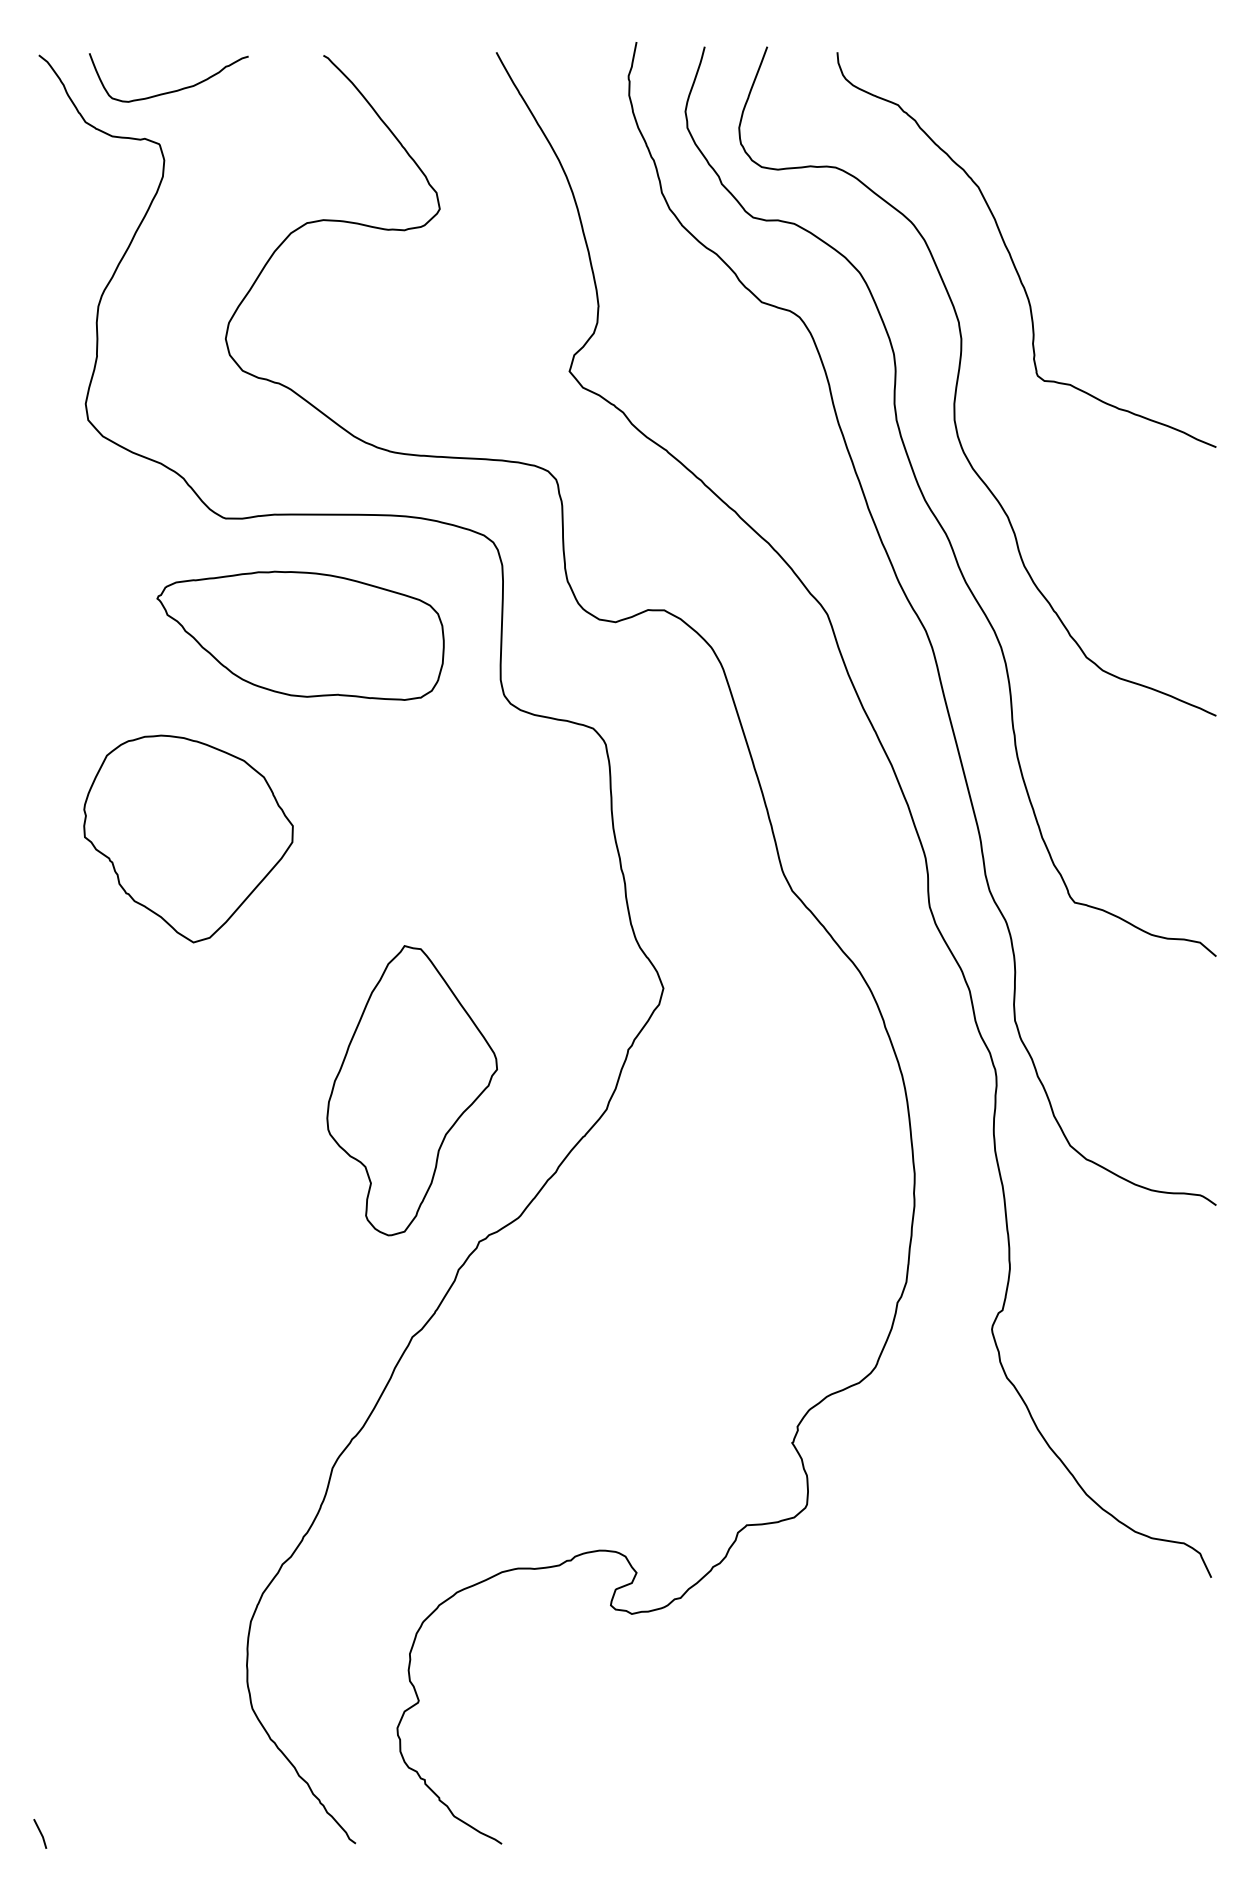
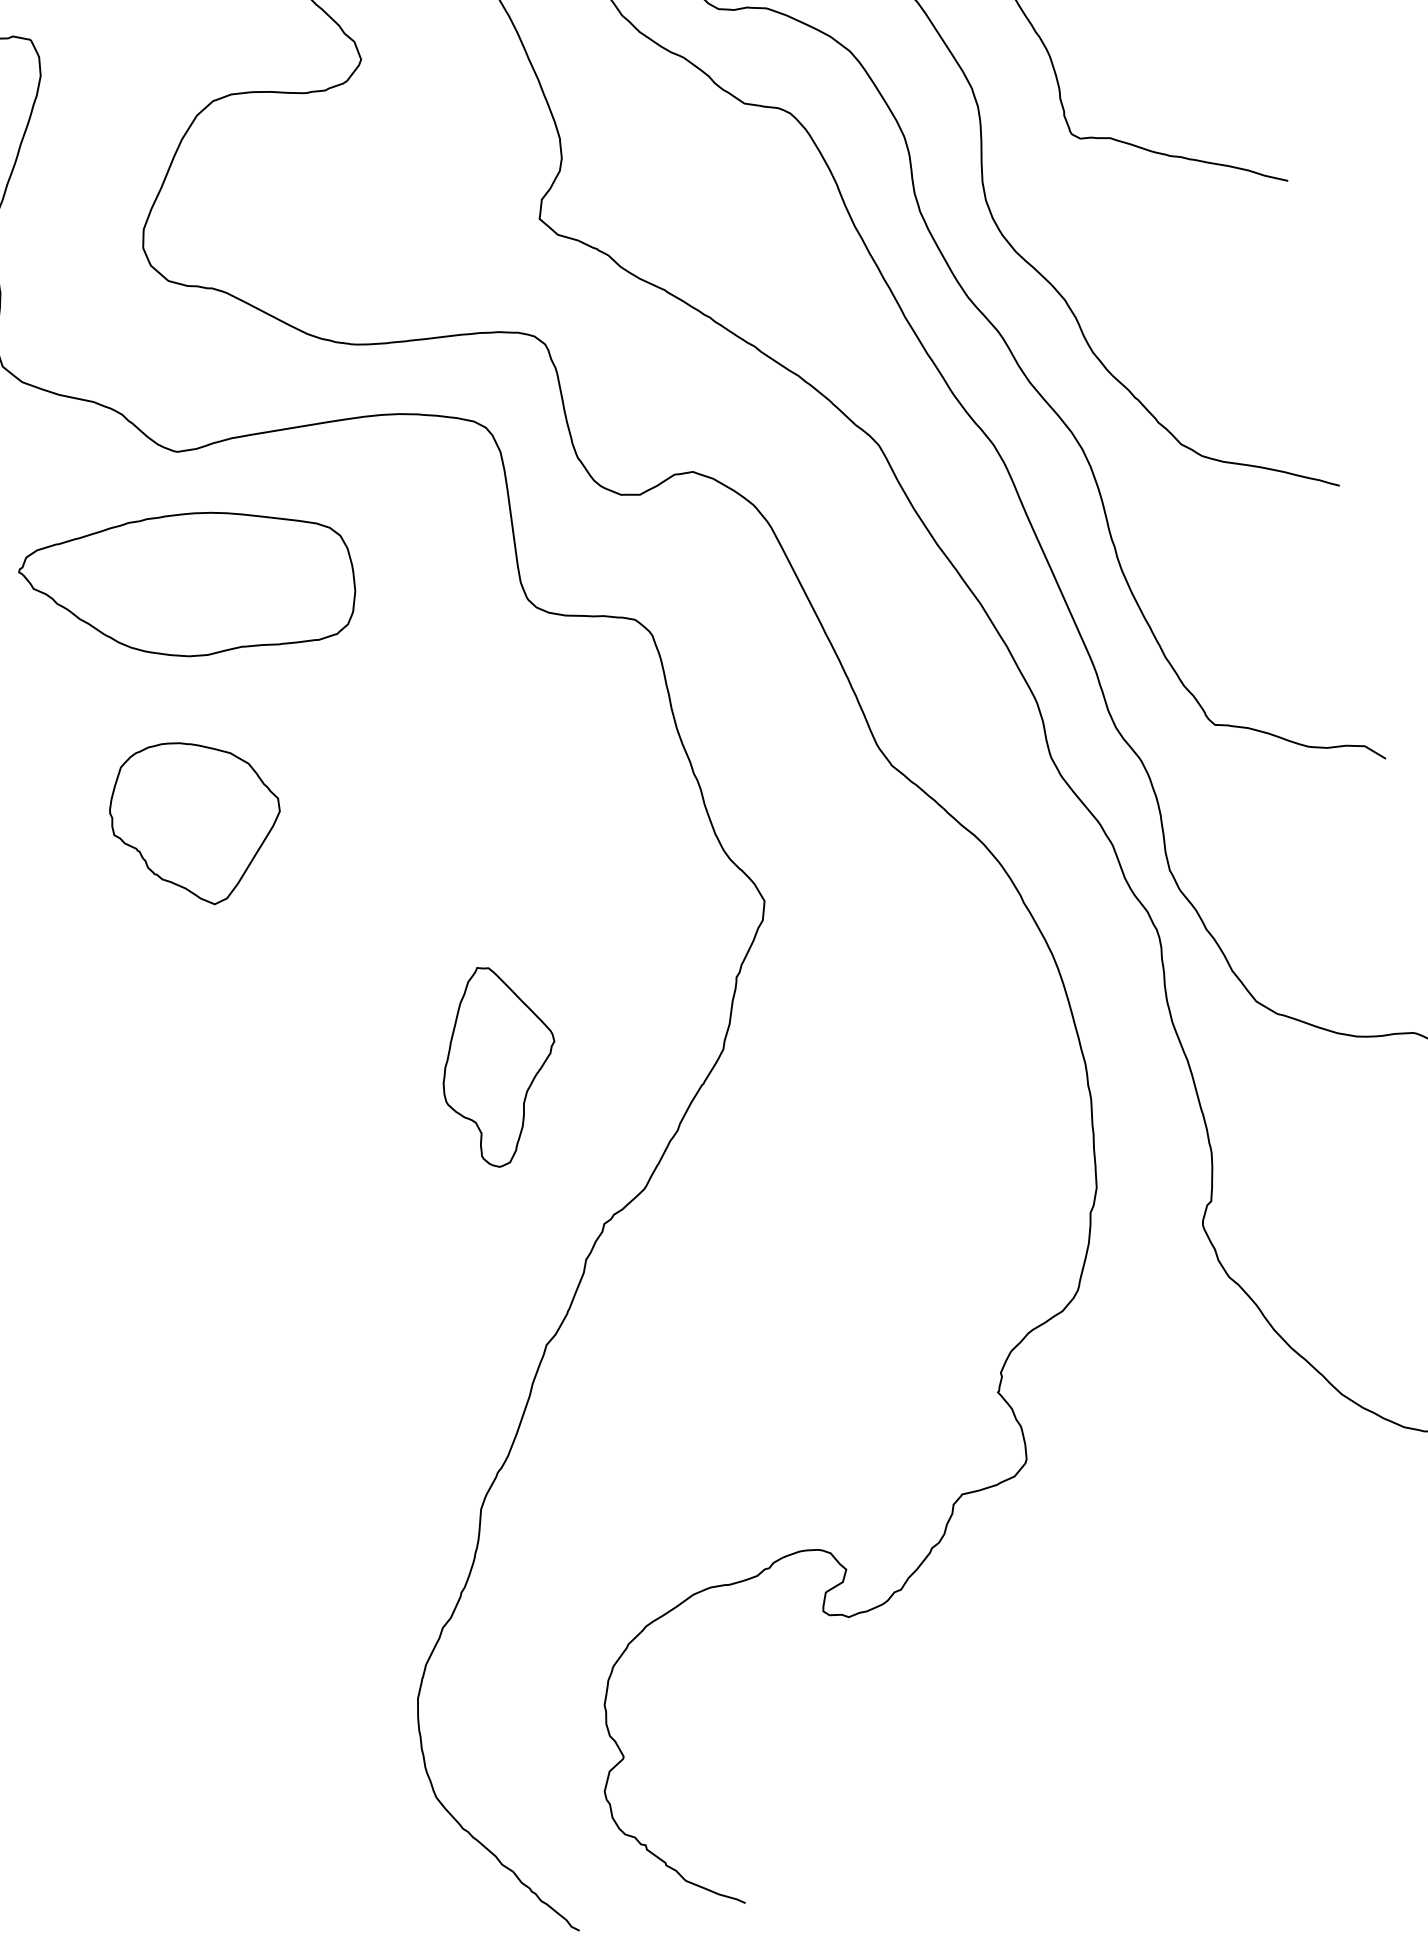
part: (300, 635) -> (188, 586), moved
part: (188, 838) -> (196, 822), size x0.7
part: (411, 1090) -> (498, 1065), size x0.6

